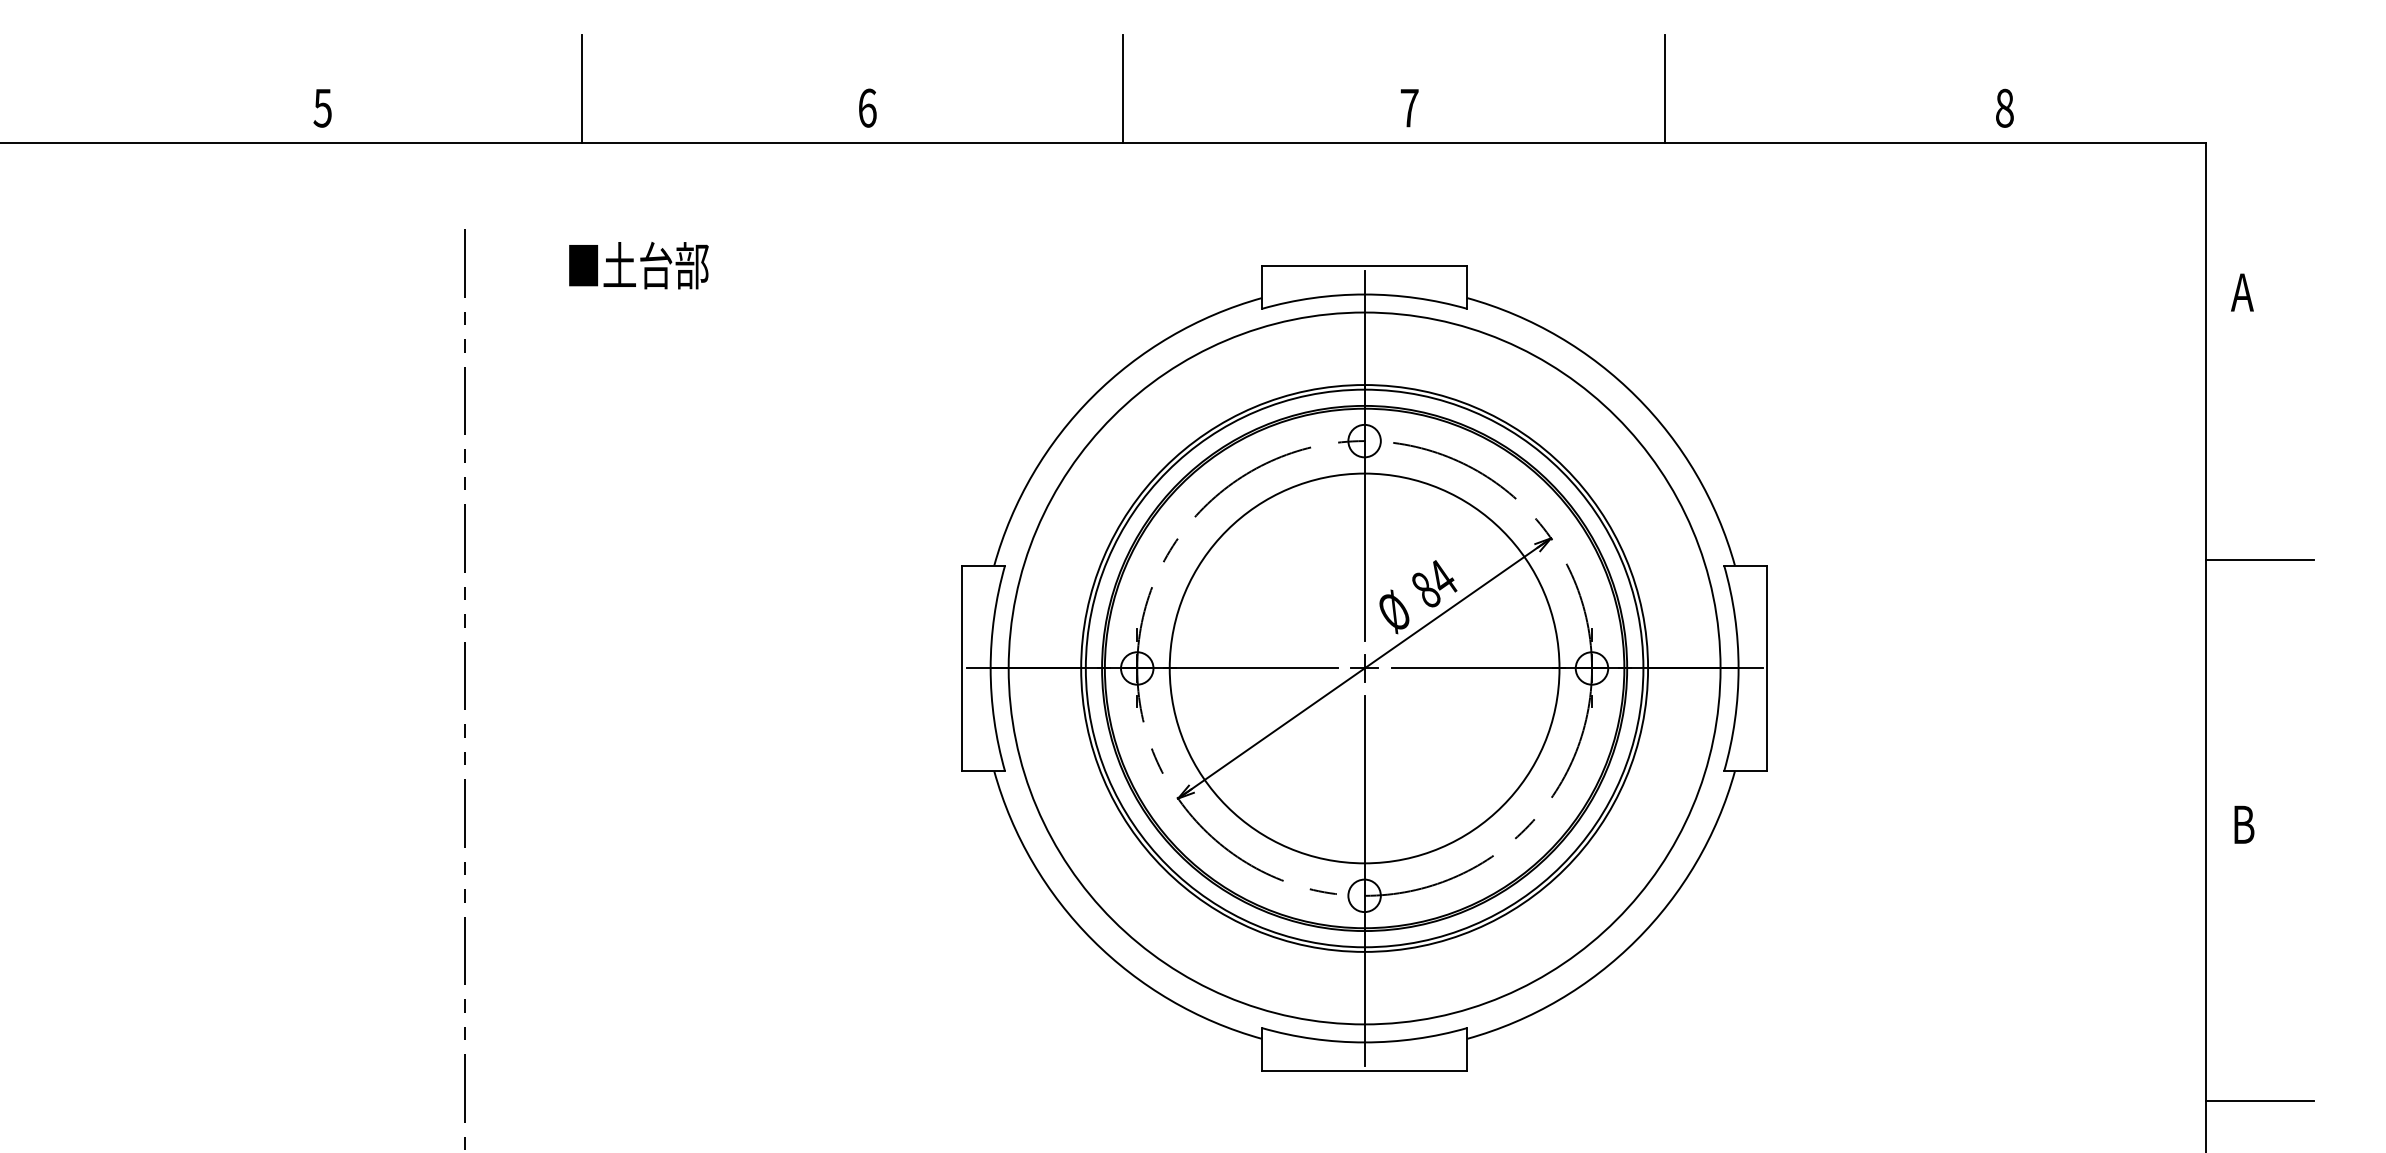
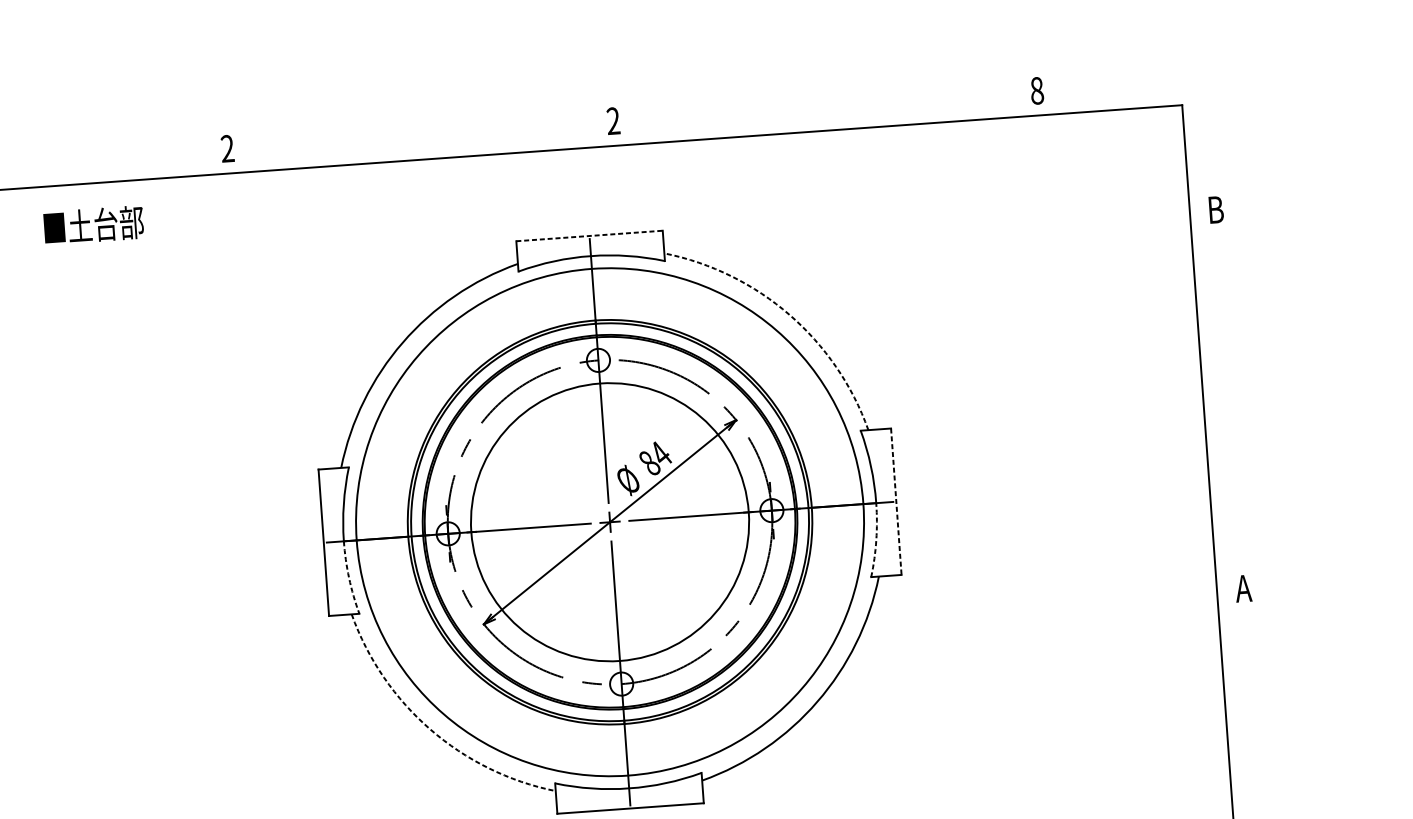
line: (582, 88) -> (23, 149), removed
line: (1123, 88) -> (408, 121), removed
line: (1664, 88) -> (793, 94), removed
text: (867, 107) -> (227, 148), 6 -> 2
text: (1409, 107) -> (613, 120), 7 -> 2
text: (638, 265) -> (93, 225), moved
line: (1364, 266) -> (589, 236), solid -> dashed
text: (2242, 292) -> (1215, 209), A -> B
arc: (1636, 396) -> (789, 314), solid -> dashed
line: (2260, 559) -> (1242, 398), removed
line: (1766, 668) -> (896, 501), solid -> dashed
arc: (994, 720) -> (349, 578), solid -> dashed
arc: (1734, 720) -> (875, 540), solid -> dashed
text: (2243, 824) -> (1243, 588), B -> A
arc: (1092, 940) -> (430, 729), solid -> dashed
line: (2260, 1101) -> (1269, 784), removed

